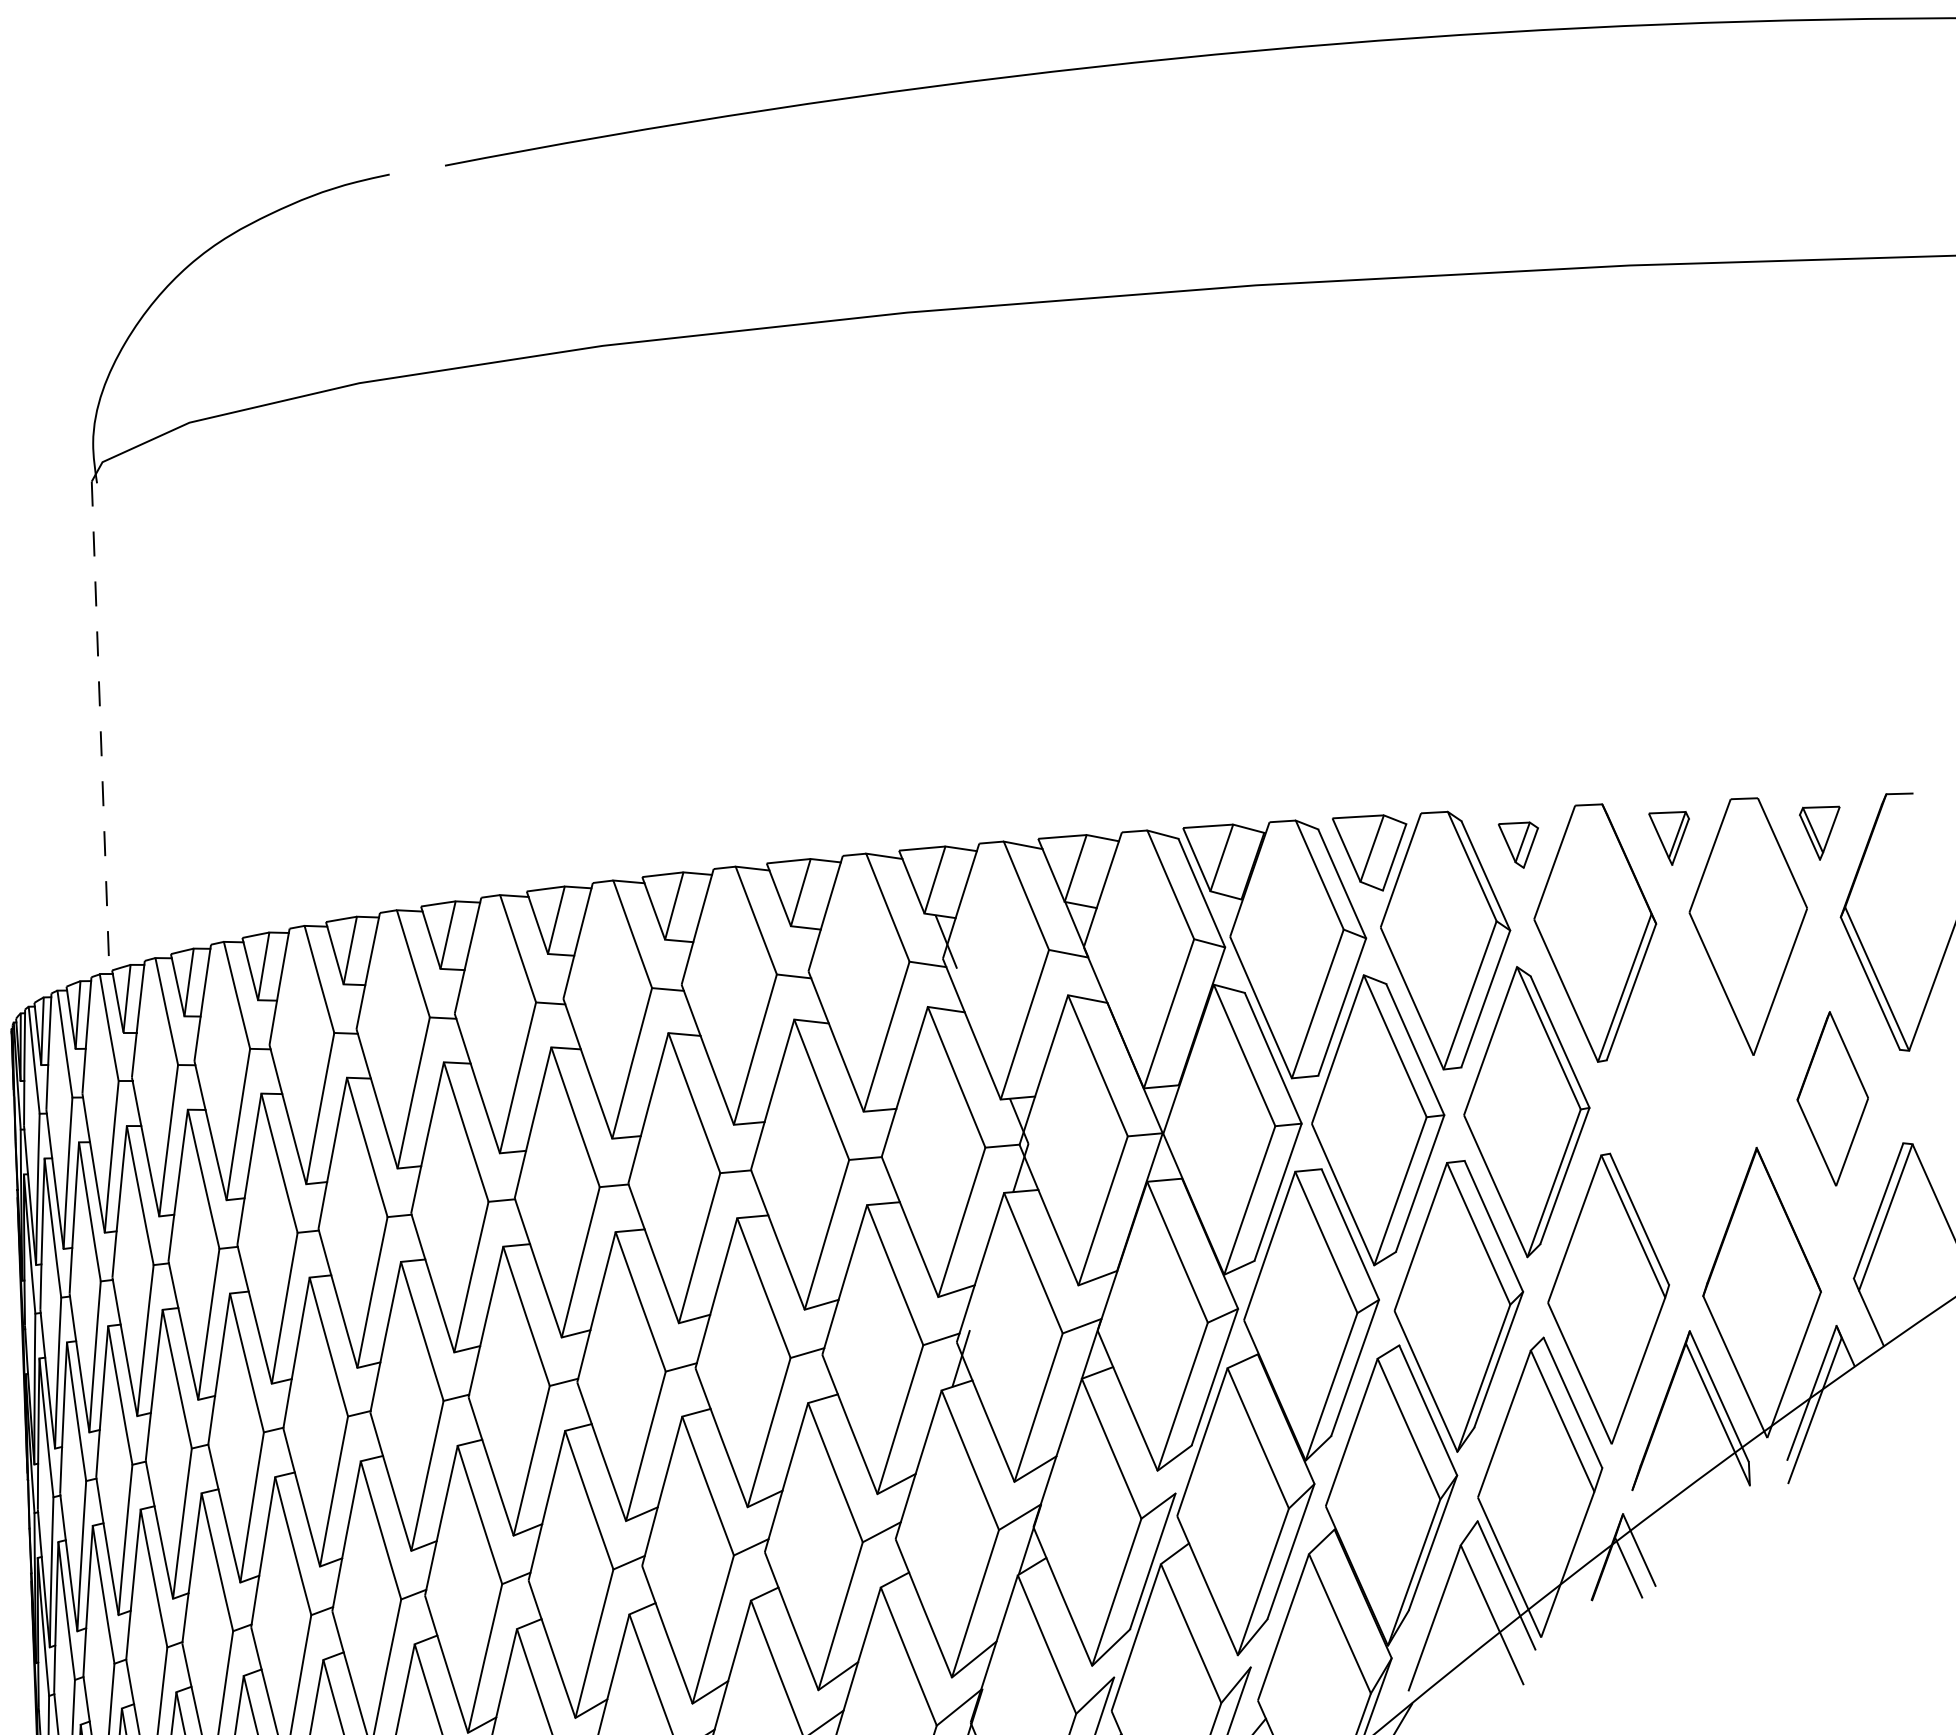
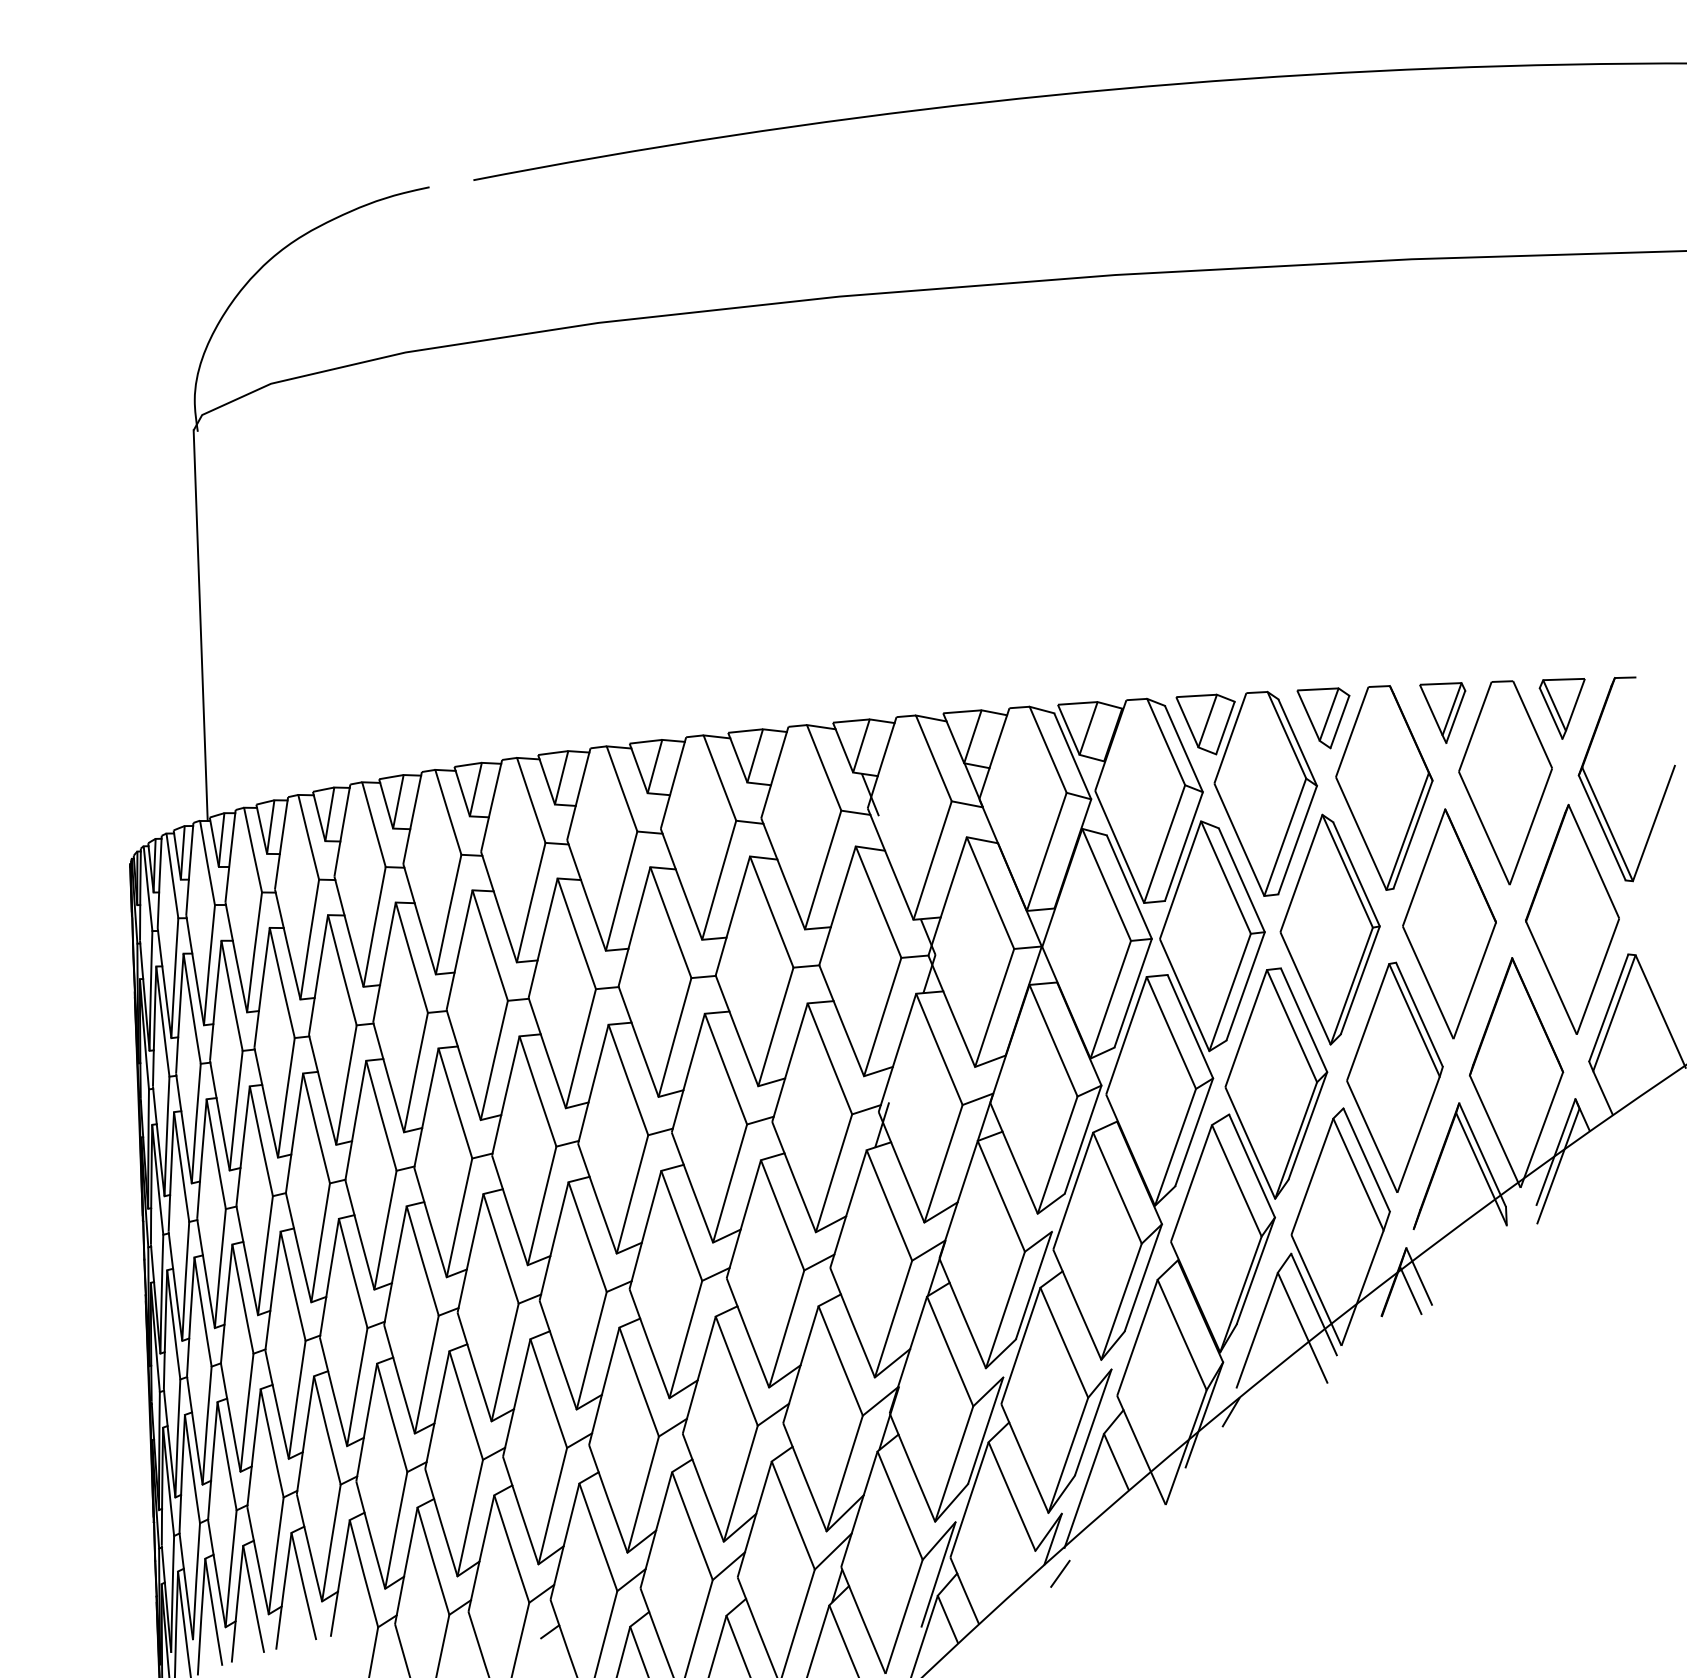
line: (100, 729) -> (200, 626), dashed -> solid
part: (1818, 832) -> (1561, 708), size x1.43
part: (1668, 837) -> (1442, 712), size x1.43
part: (1518, 845) -> (1323, 718), size x1.67
part: (1832, 1097) -> (1572, 918), size x1.67
part: (1677, 1104) -> (1449, 923), added

